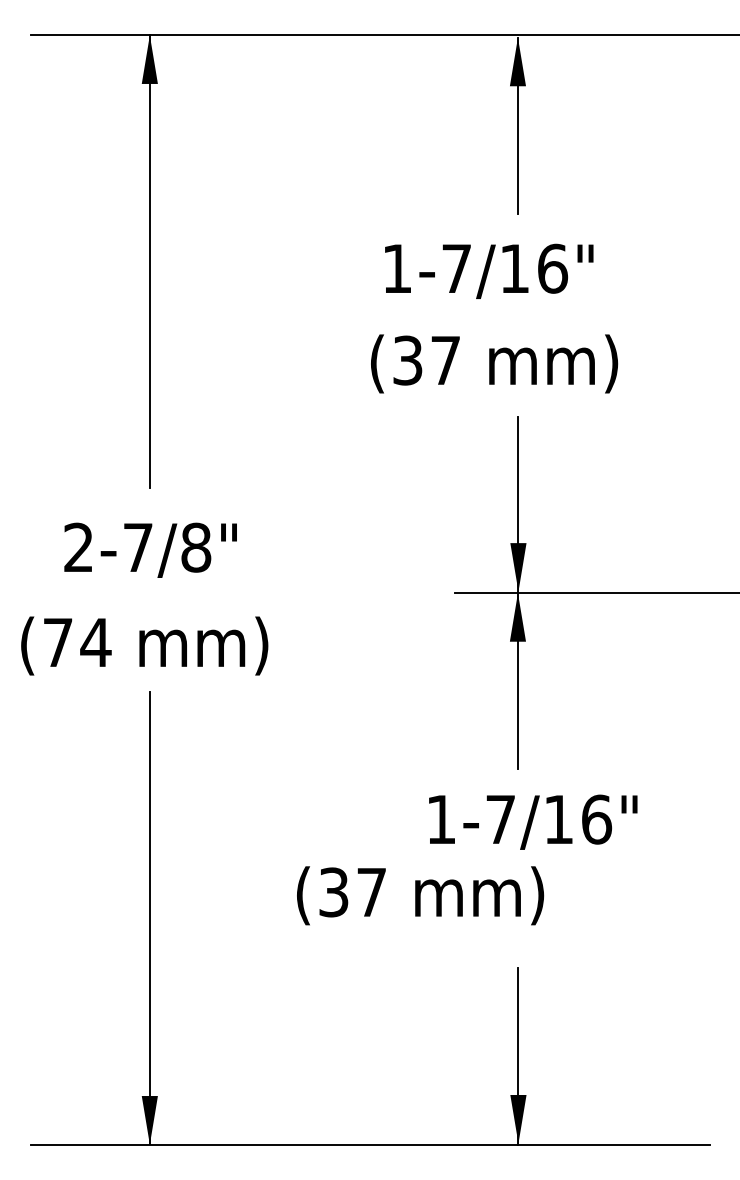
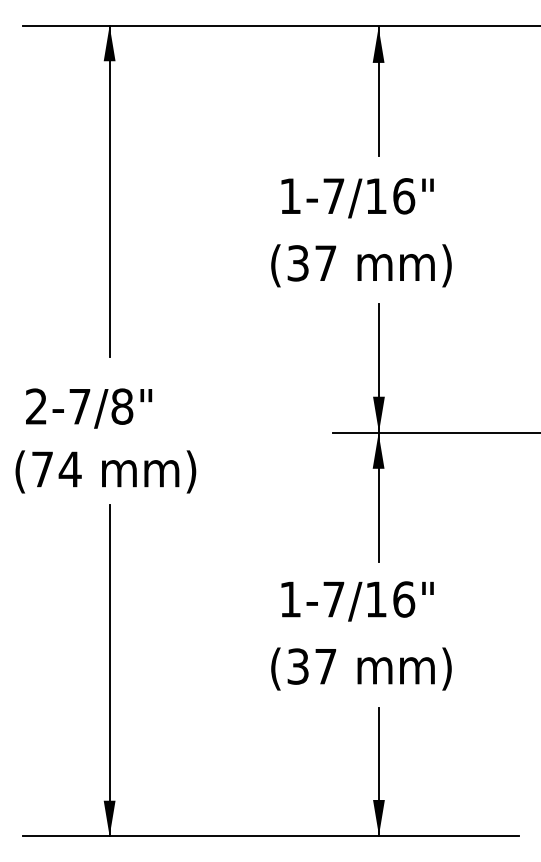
text: (150, 549) -> (88, 407), moved
text: (533, 821) -> (357, 600), moved
text: (420, 895) -> (361, 668), moved

